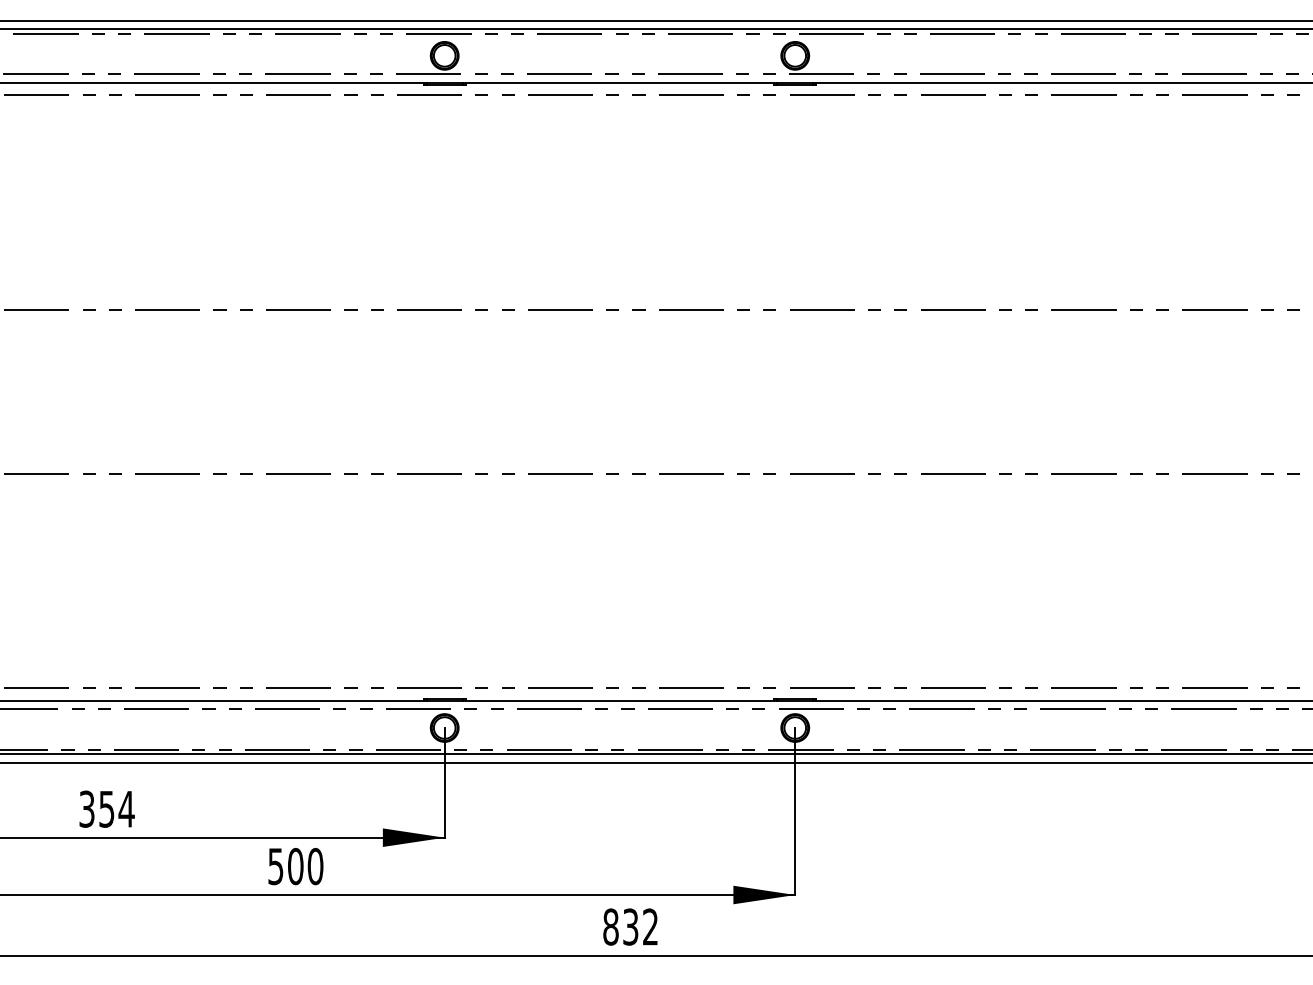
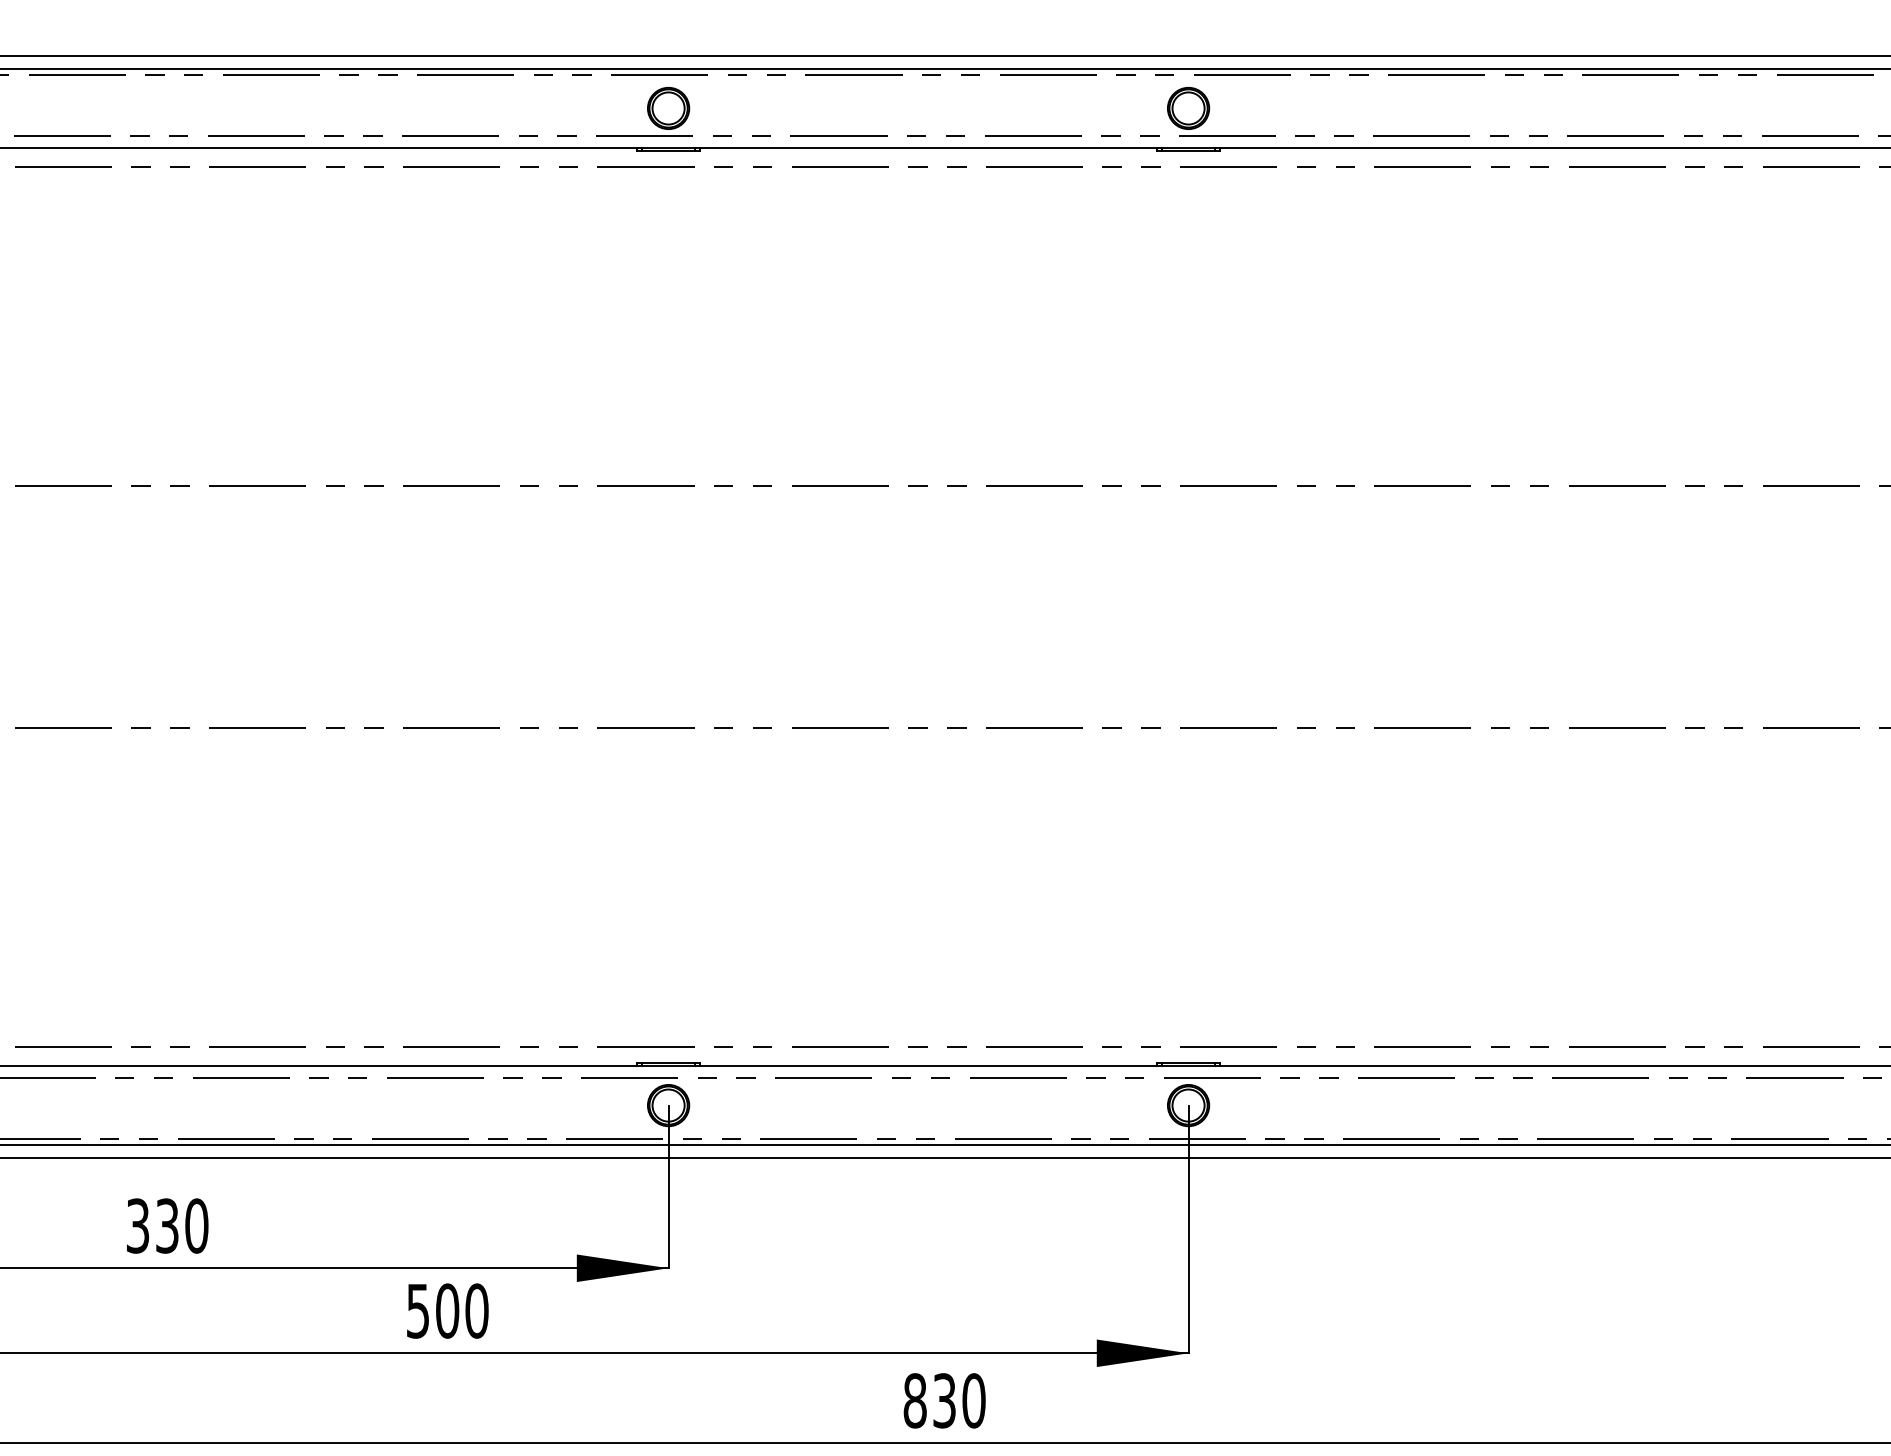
text: (116, 808) -> (181, 1224), 354 -> 330
text: (650, 926) -> (973, 1399), 832 -> 830

